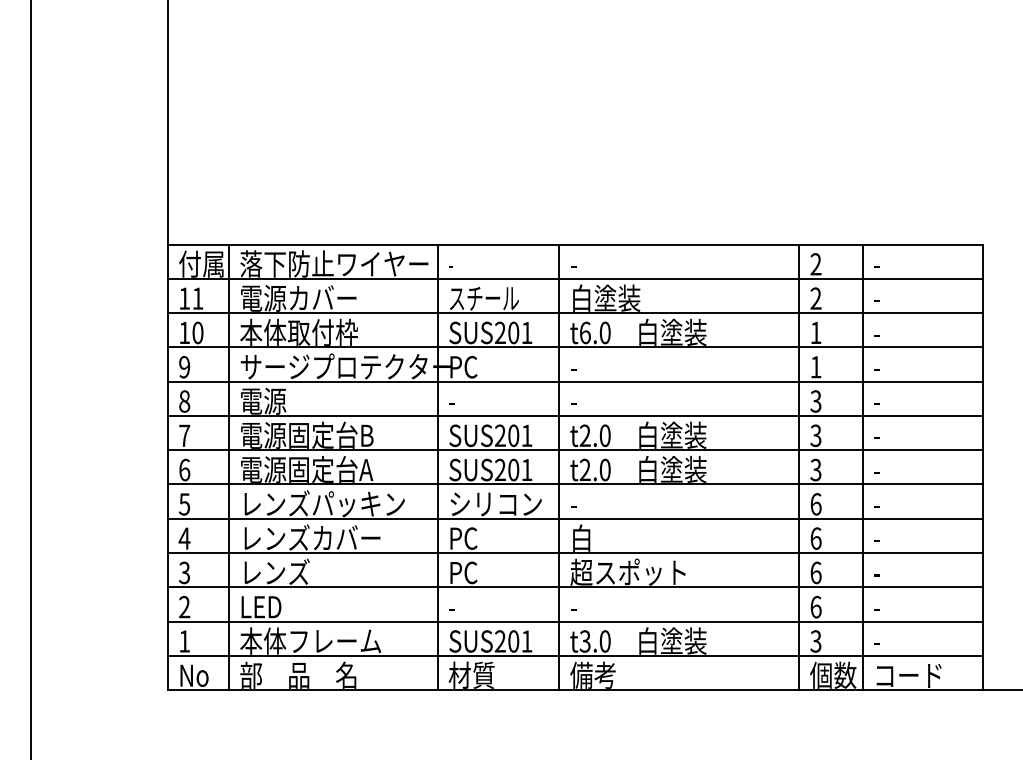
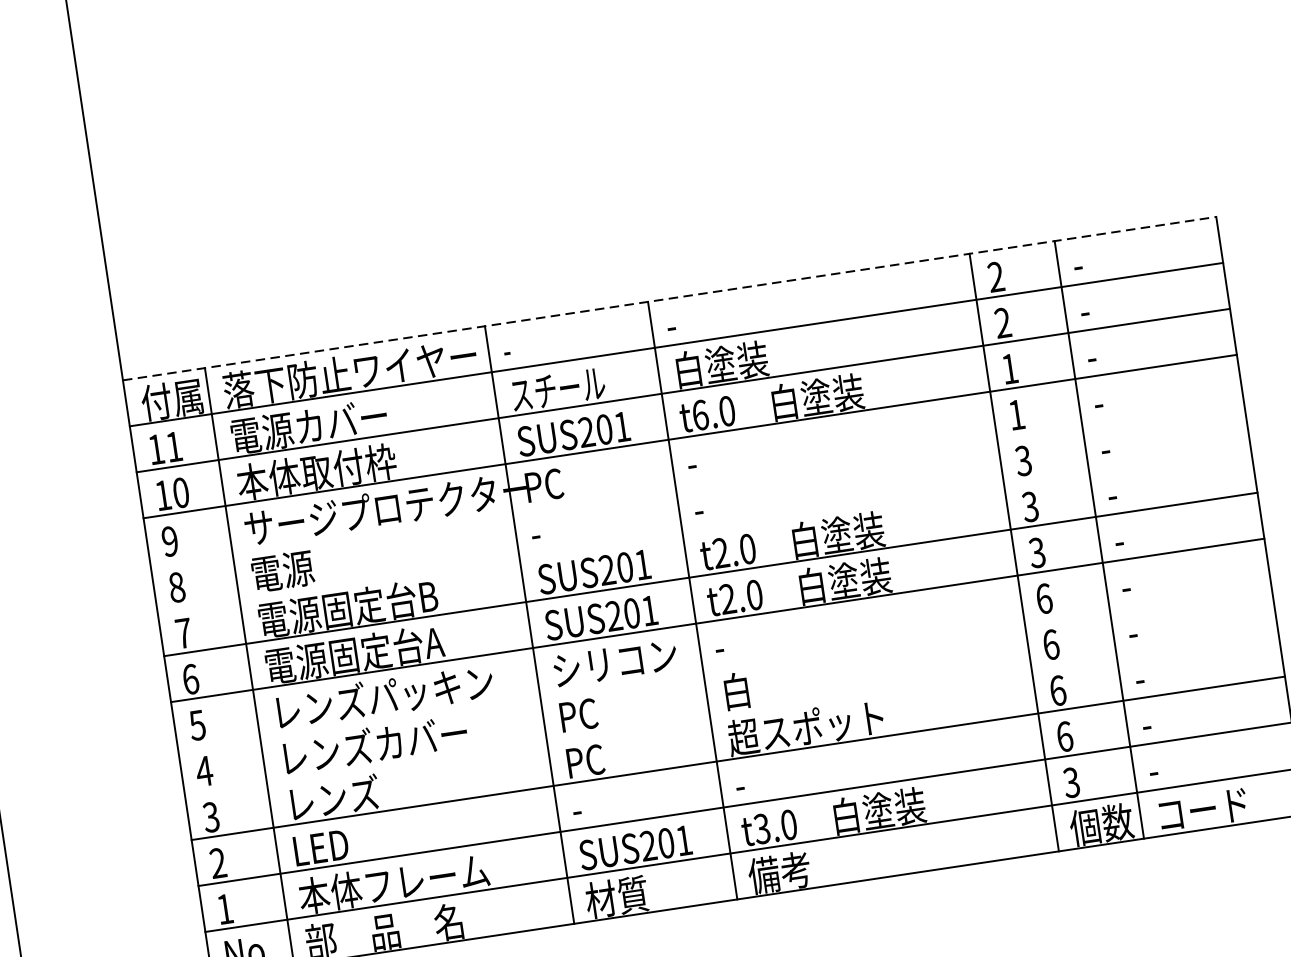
line: (575, 244) -> (669, 298), solid -> dashed
line: (575, 381) -> (697, 482), removed
line: (575, 415) -> (703, 527), removed
line: (575, 518) -> (724, 666), removed
line: (575, 553) -> (731, 712), removed

